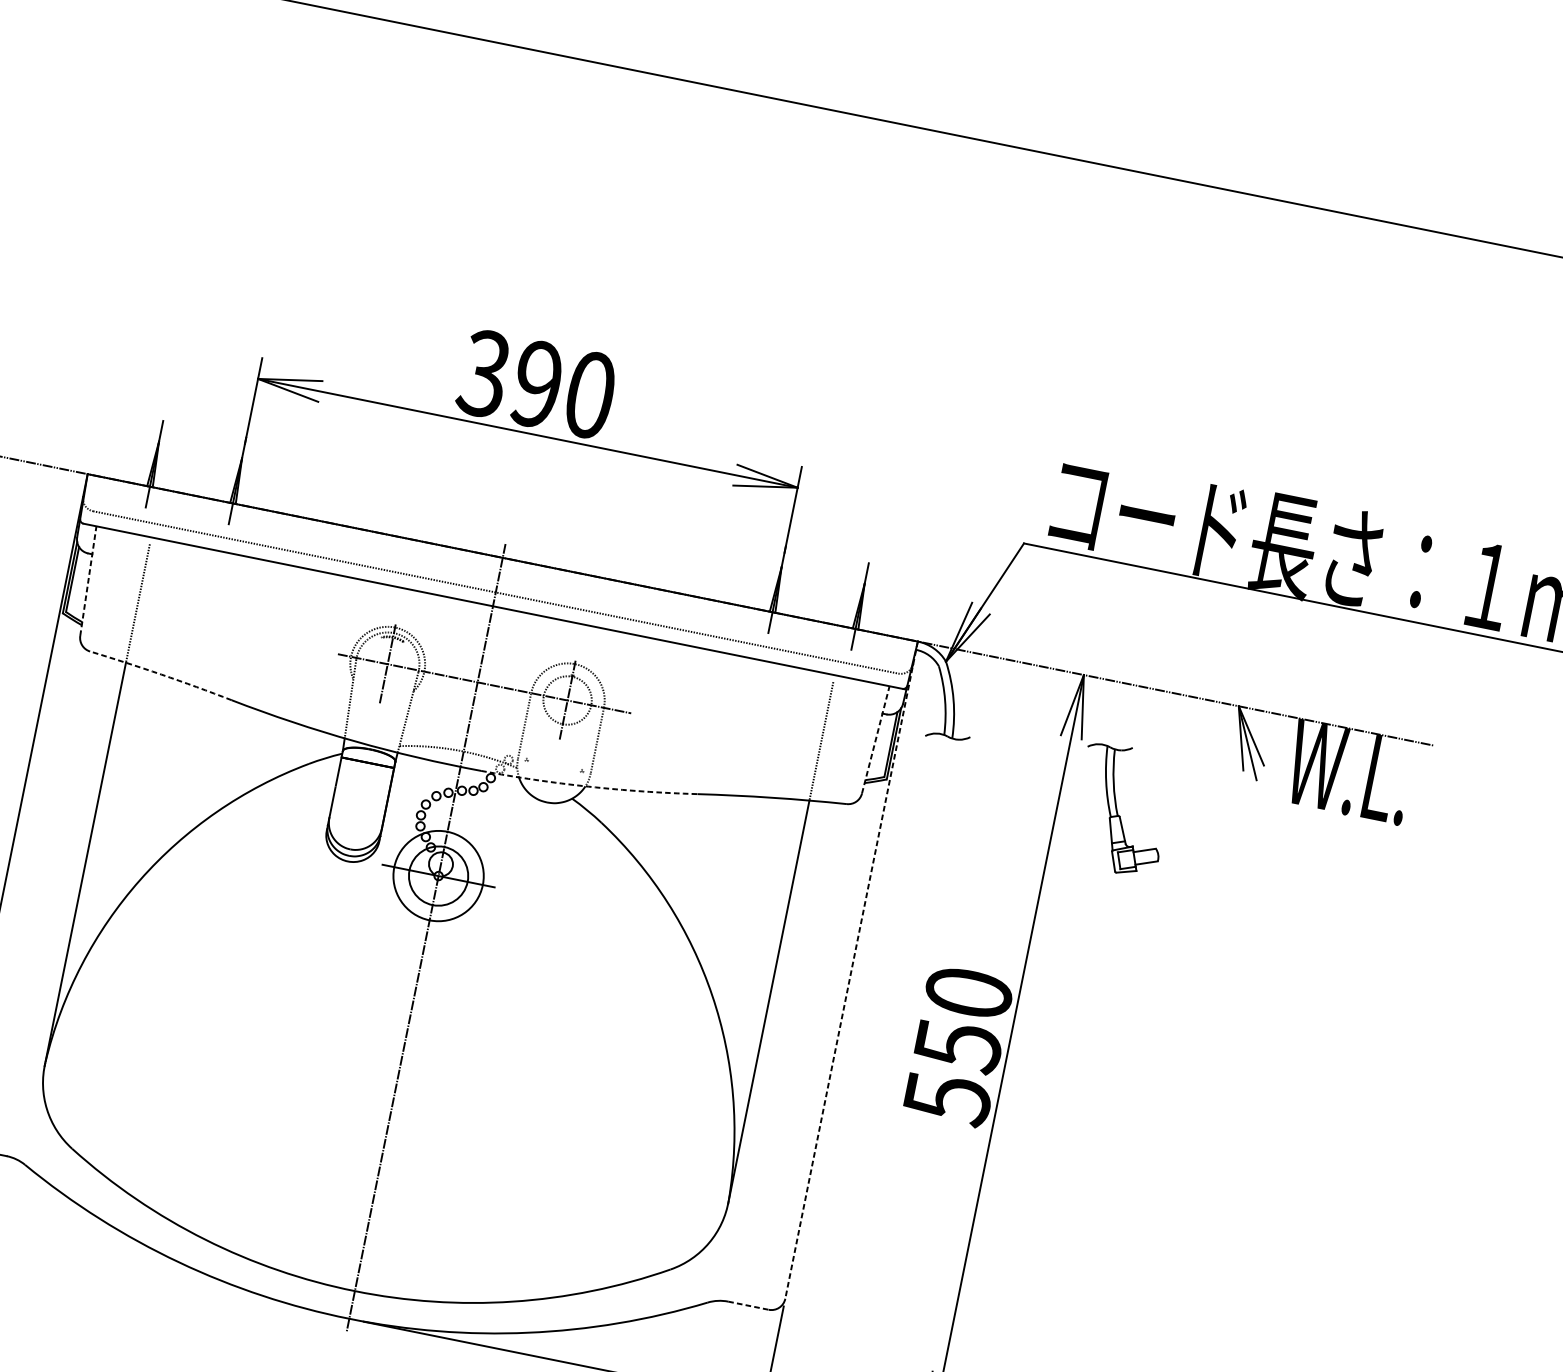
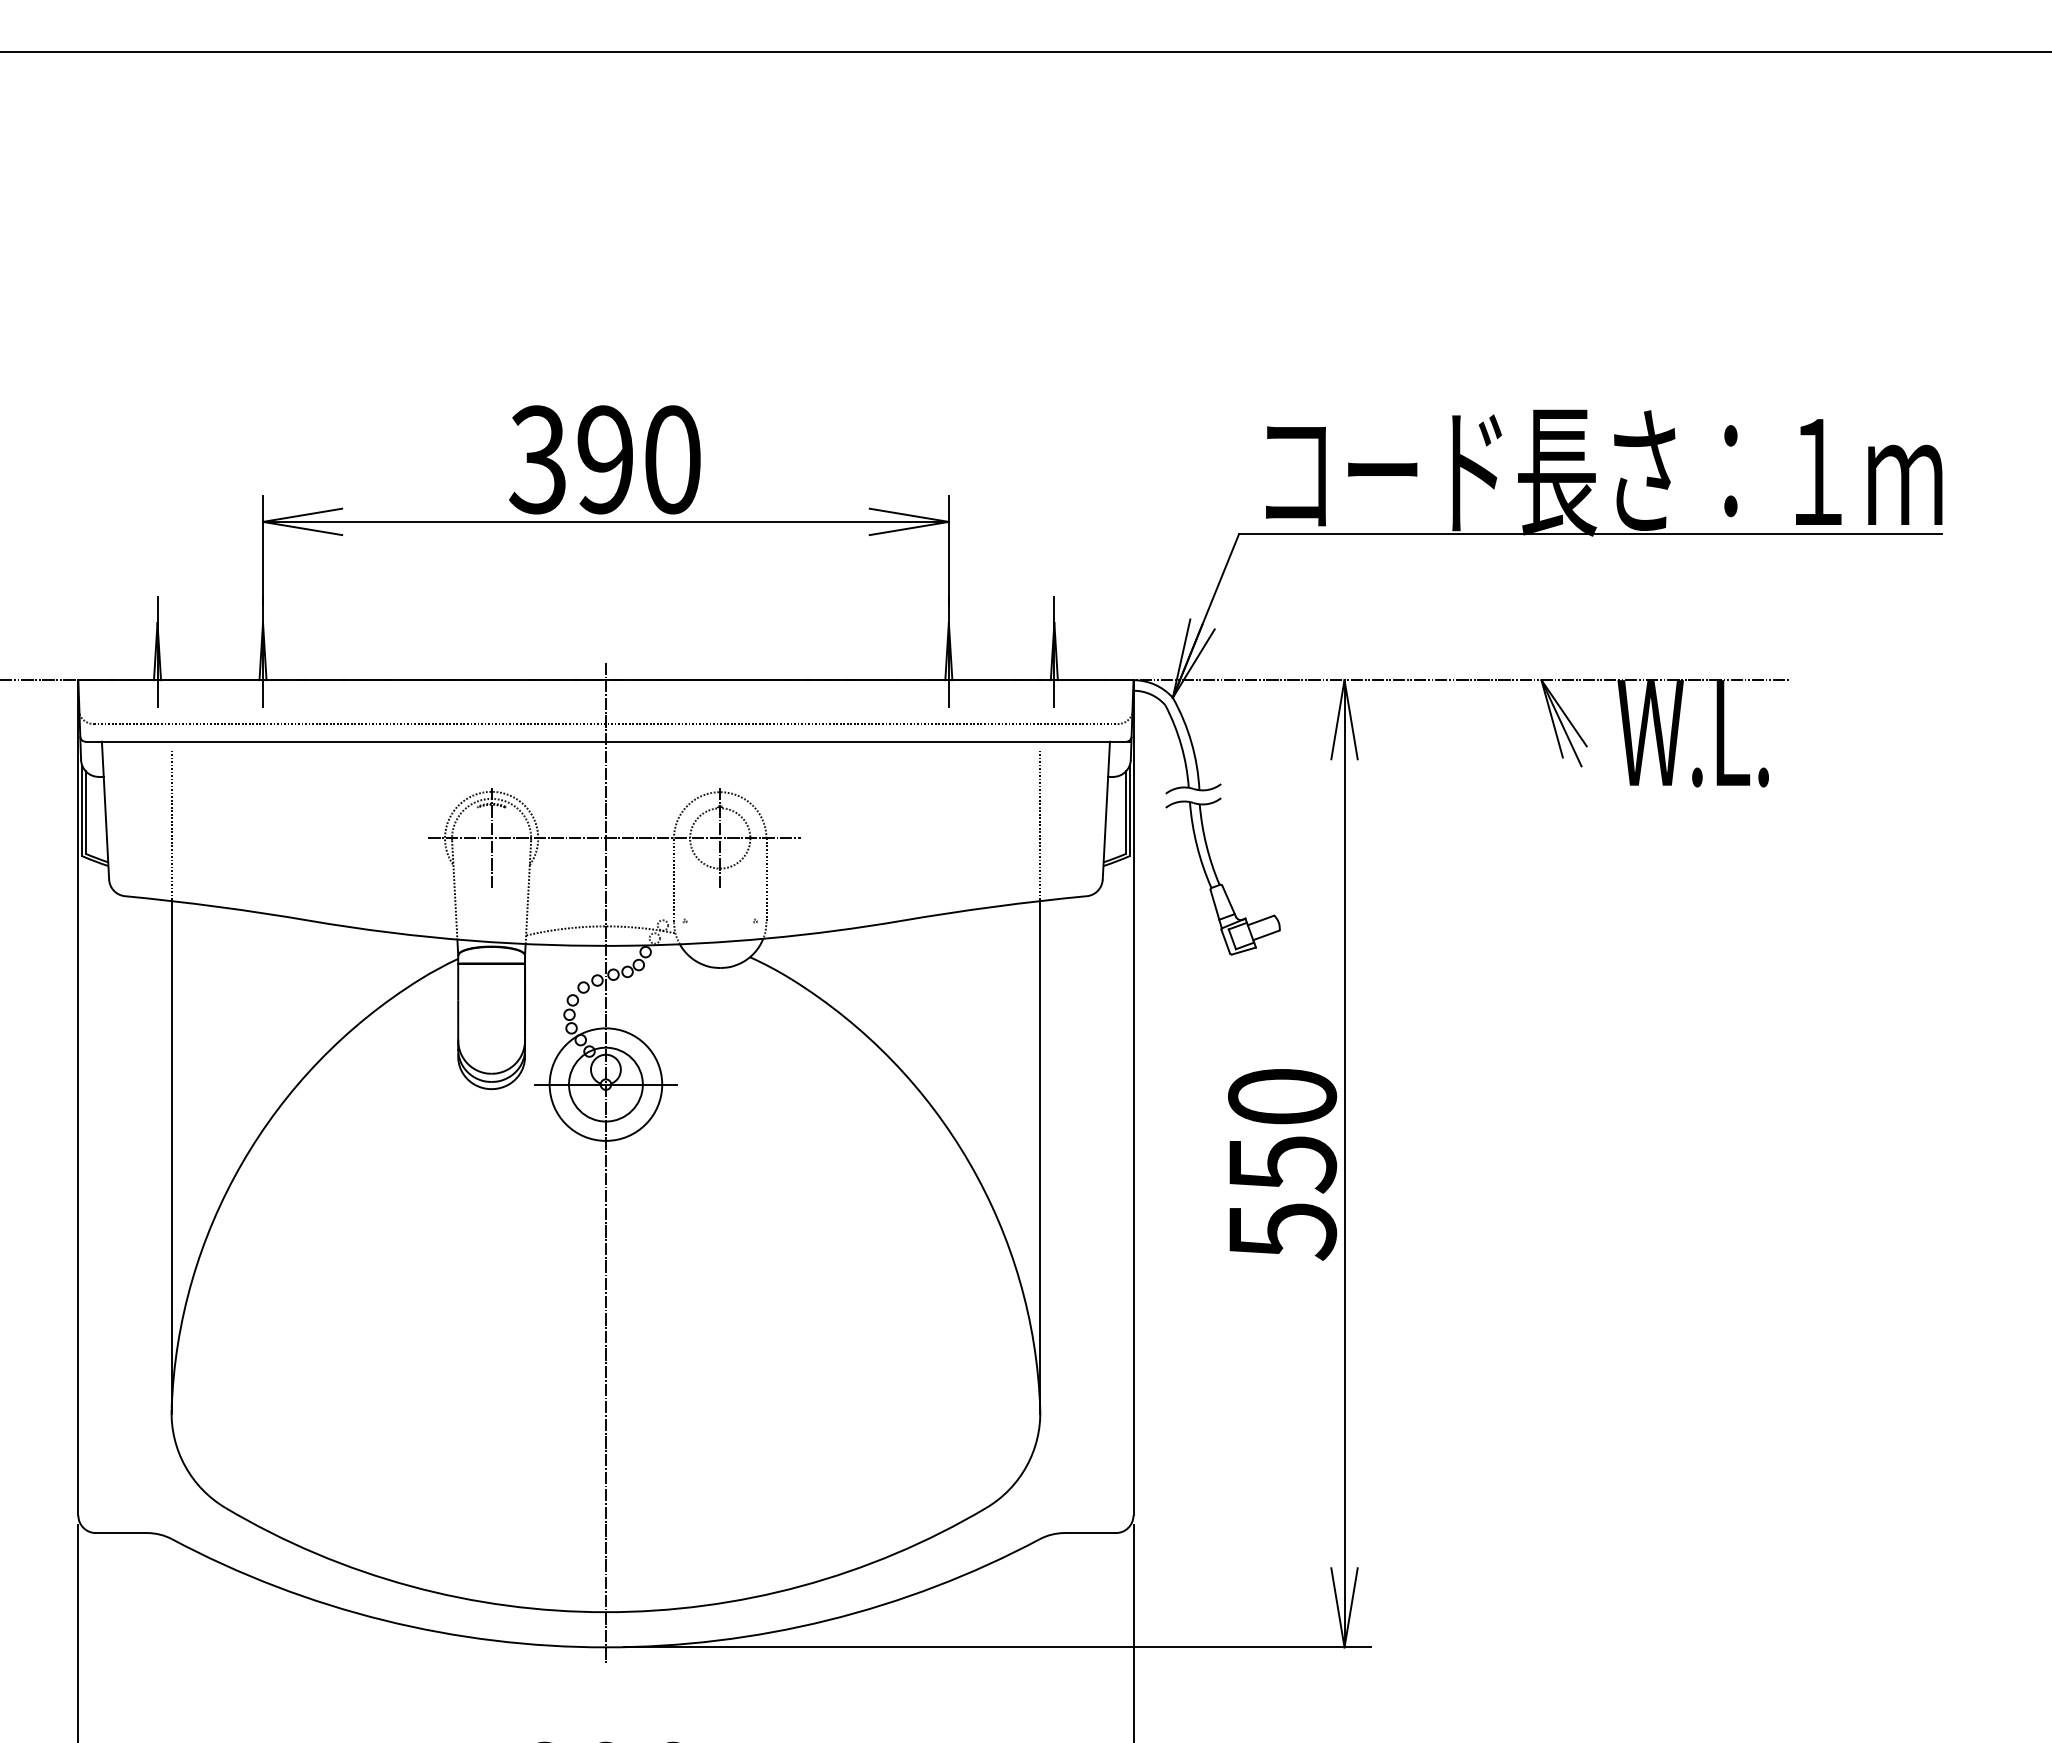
line: (88, 581) -> (105, 810), dashed -> solid
arc: (161, 674) -> (217, 906), dashed -> solid
line: (875, 739) -> (1106, 810), dashed -> solid
arc: (588, 786) -> (767, 938), dashed -> solid
part: (1121, 809) -> (1222, 876), moved
line: (851, 969) -> (1133, 1097), dashed -> solid
line: (748, 1306) -> (1090, 1533), dashed -> solid

